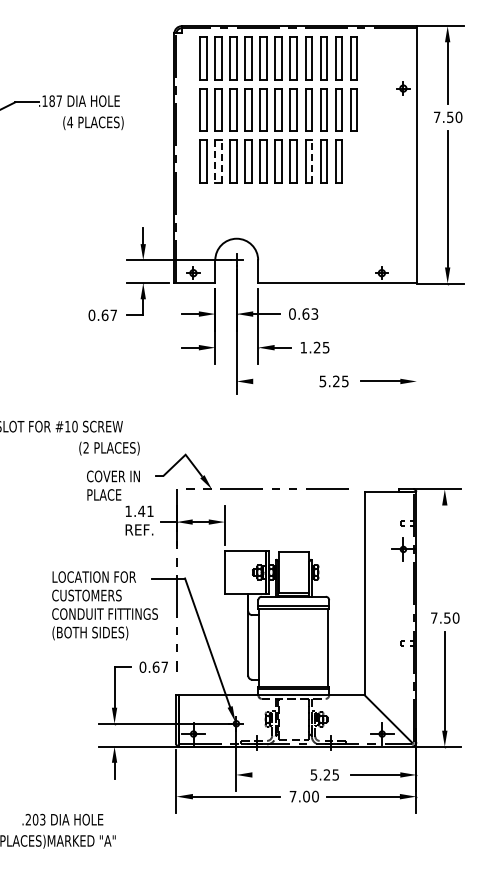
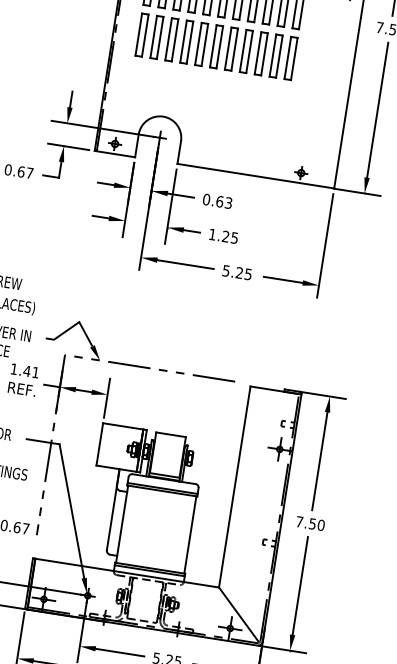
line: (221, 161) -> (160, 37), dashed -> solid
line: (312, 161) -> (249, 52), dashed -> solid
part: (353, 161) -> (290, 58), added
line: (215, 162) -> (154, 38), dashed -> solid
line: (416, 340) -> (325, 244), added
line: (281, 381) -> (185, 264), added
line: (444, 554) -> (319, 460), added
line: (276, 774) -> (119, 652), added

